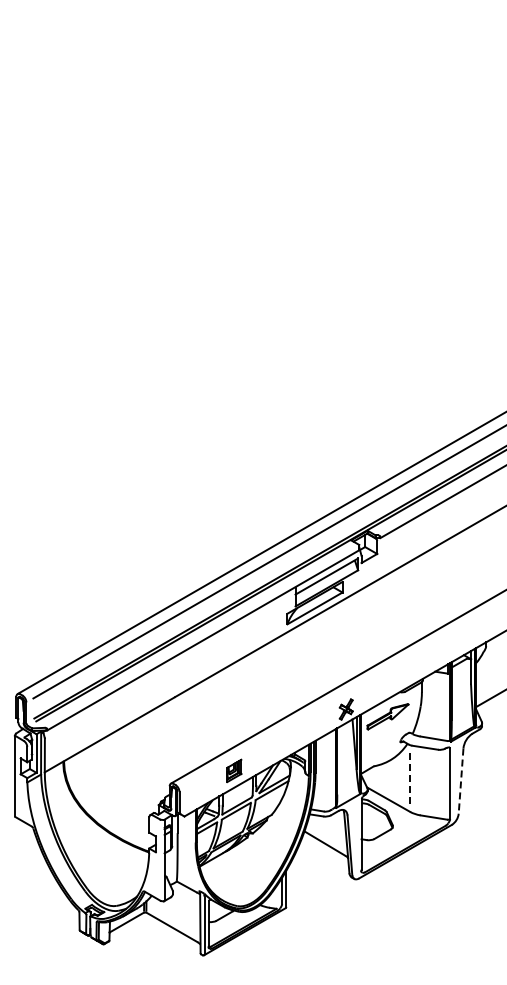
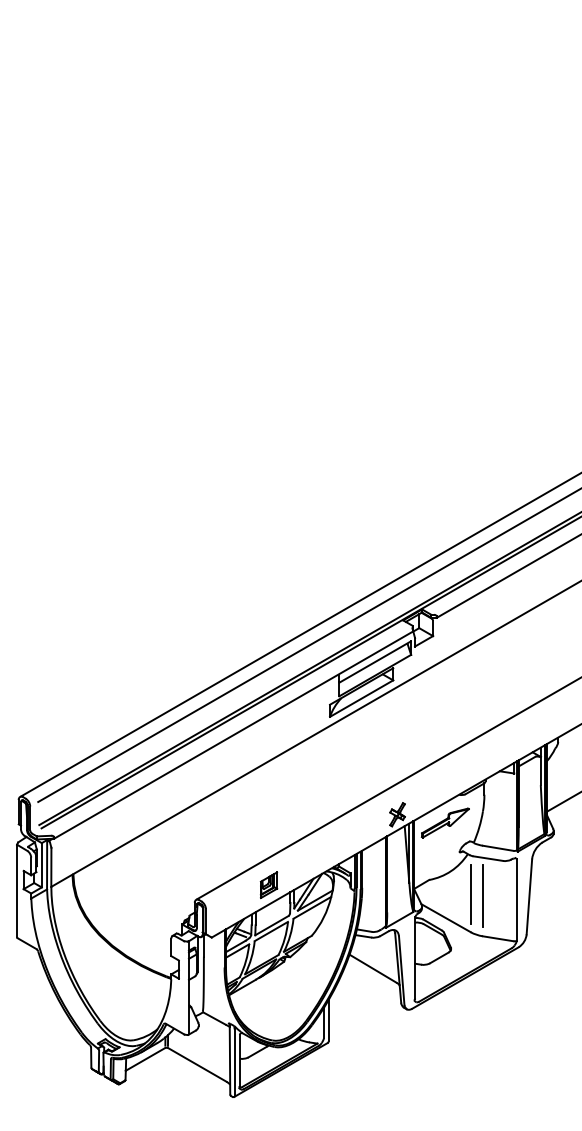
line: (410, 778) -> (471, 893), dashed -> solid
line: (420, 780) -> (482, 896), added
line: (461, 781) -> (529, 897), dashed -> solid

